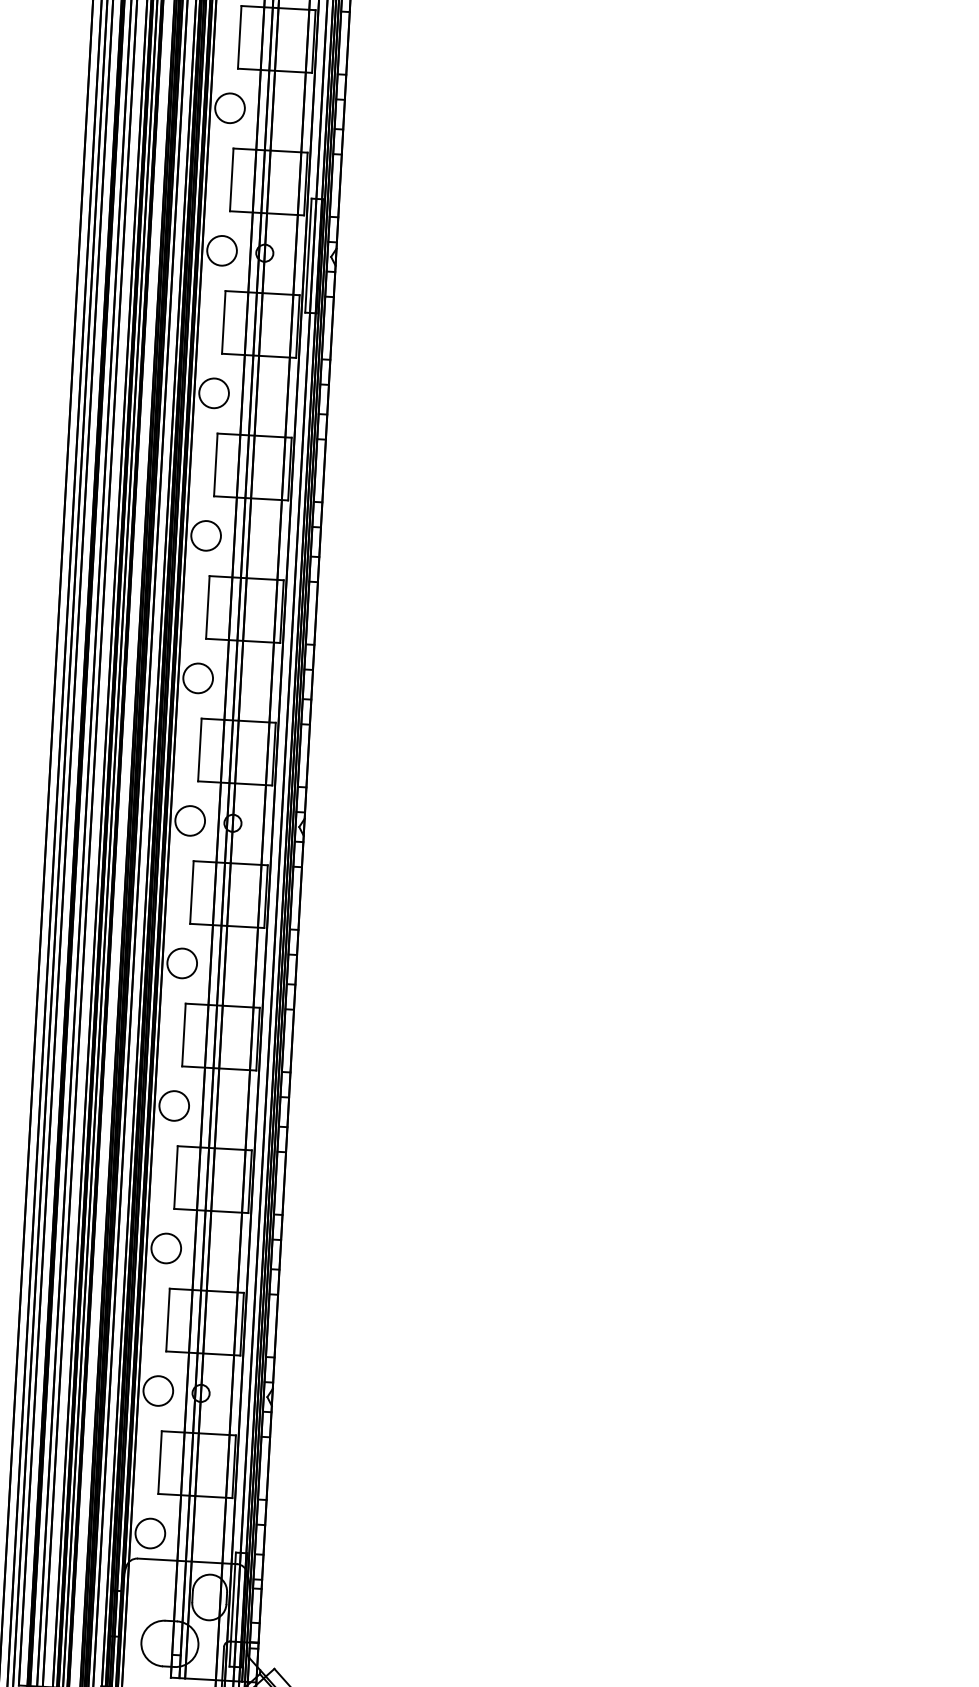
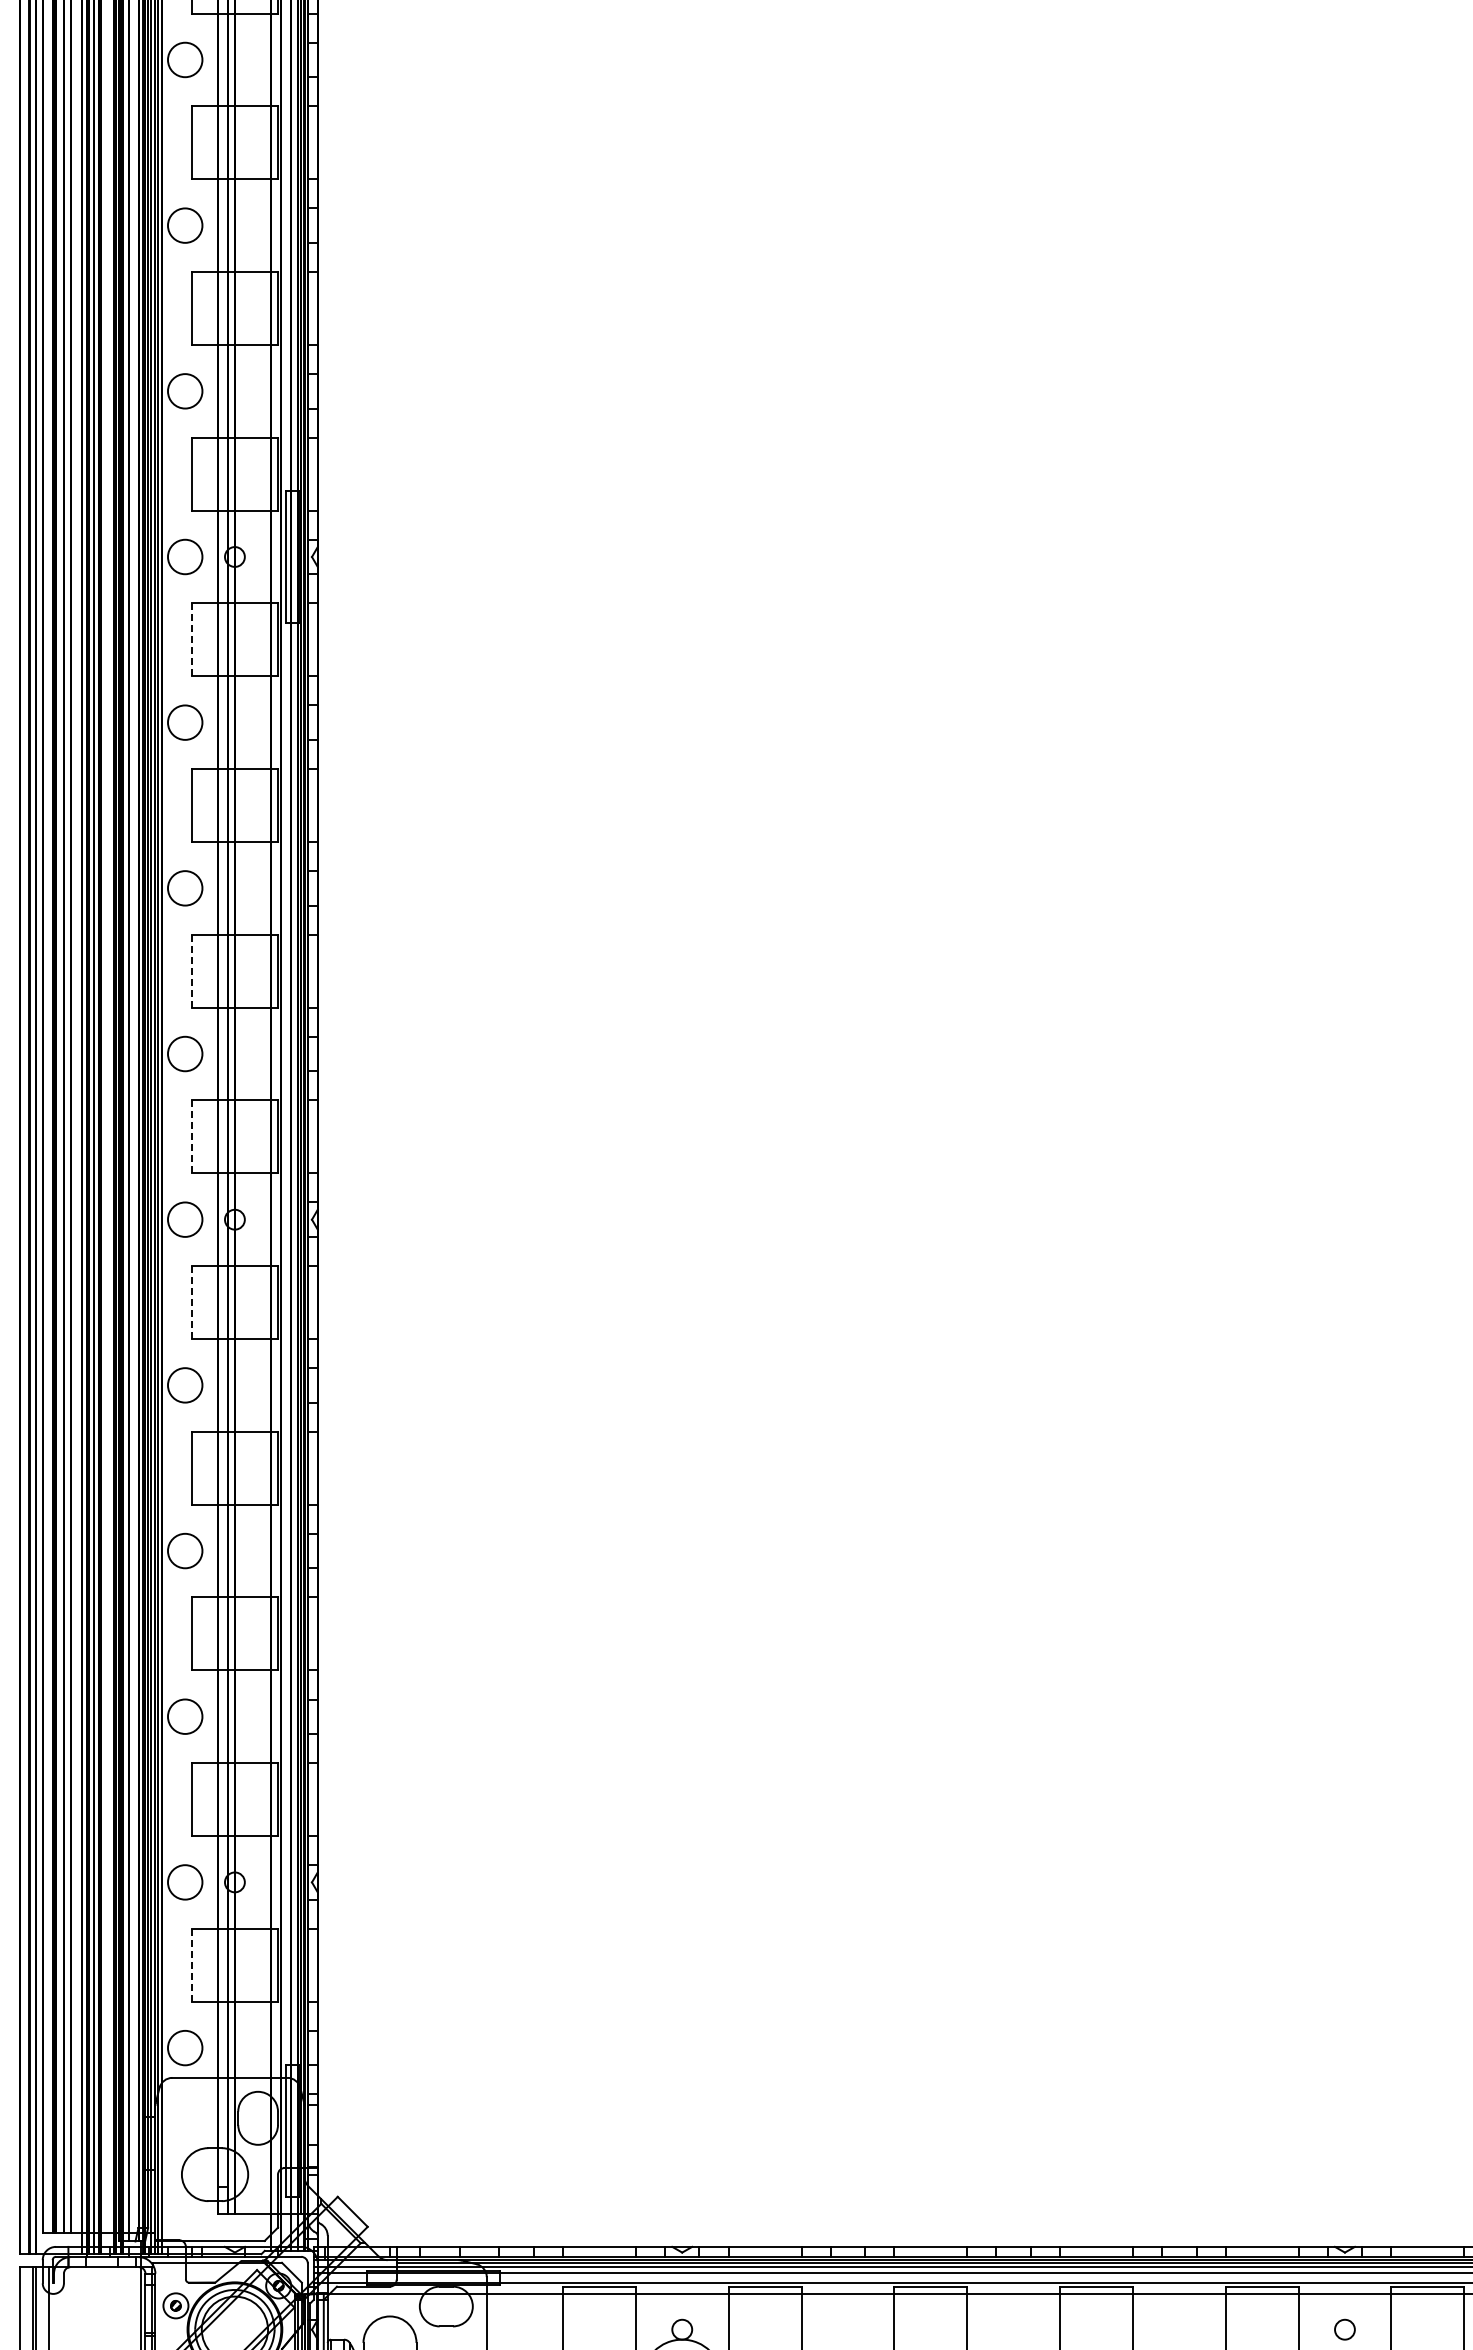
line: (223, 322) -> (191, 640), solid -> dashed
line: (207, 607) -> (191, 971), solid -> dashed
line: (199, 750) -> (191, 1137), solid -> dashed
line: (191, 893) -> (191, 1303), solid -> dashed
line: (159, 1462) -> (191, 1965), solid -> dashed

